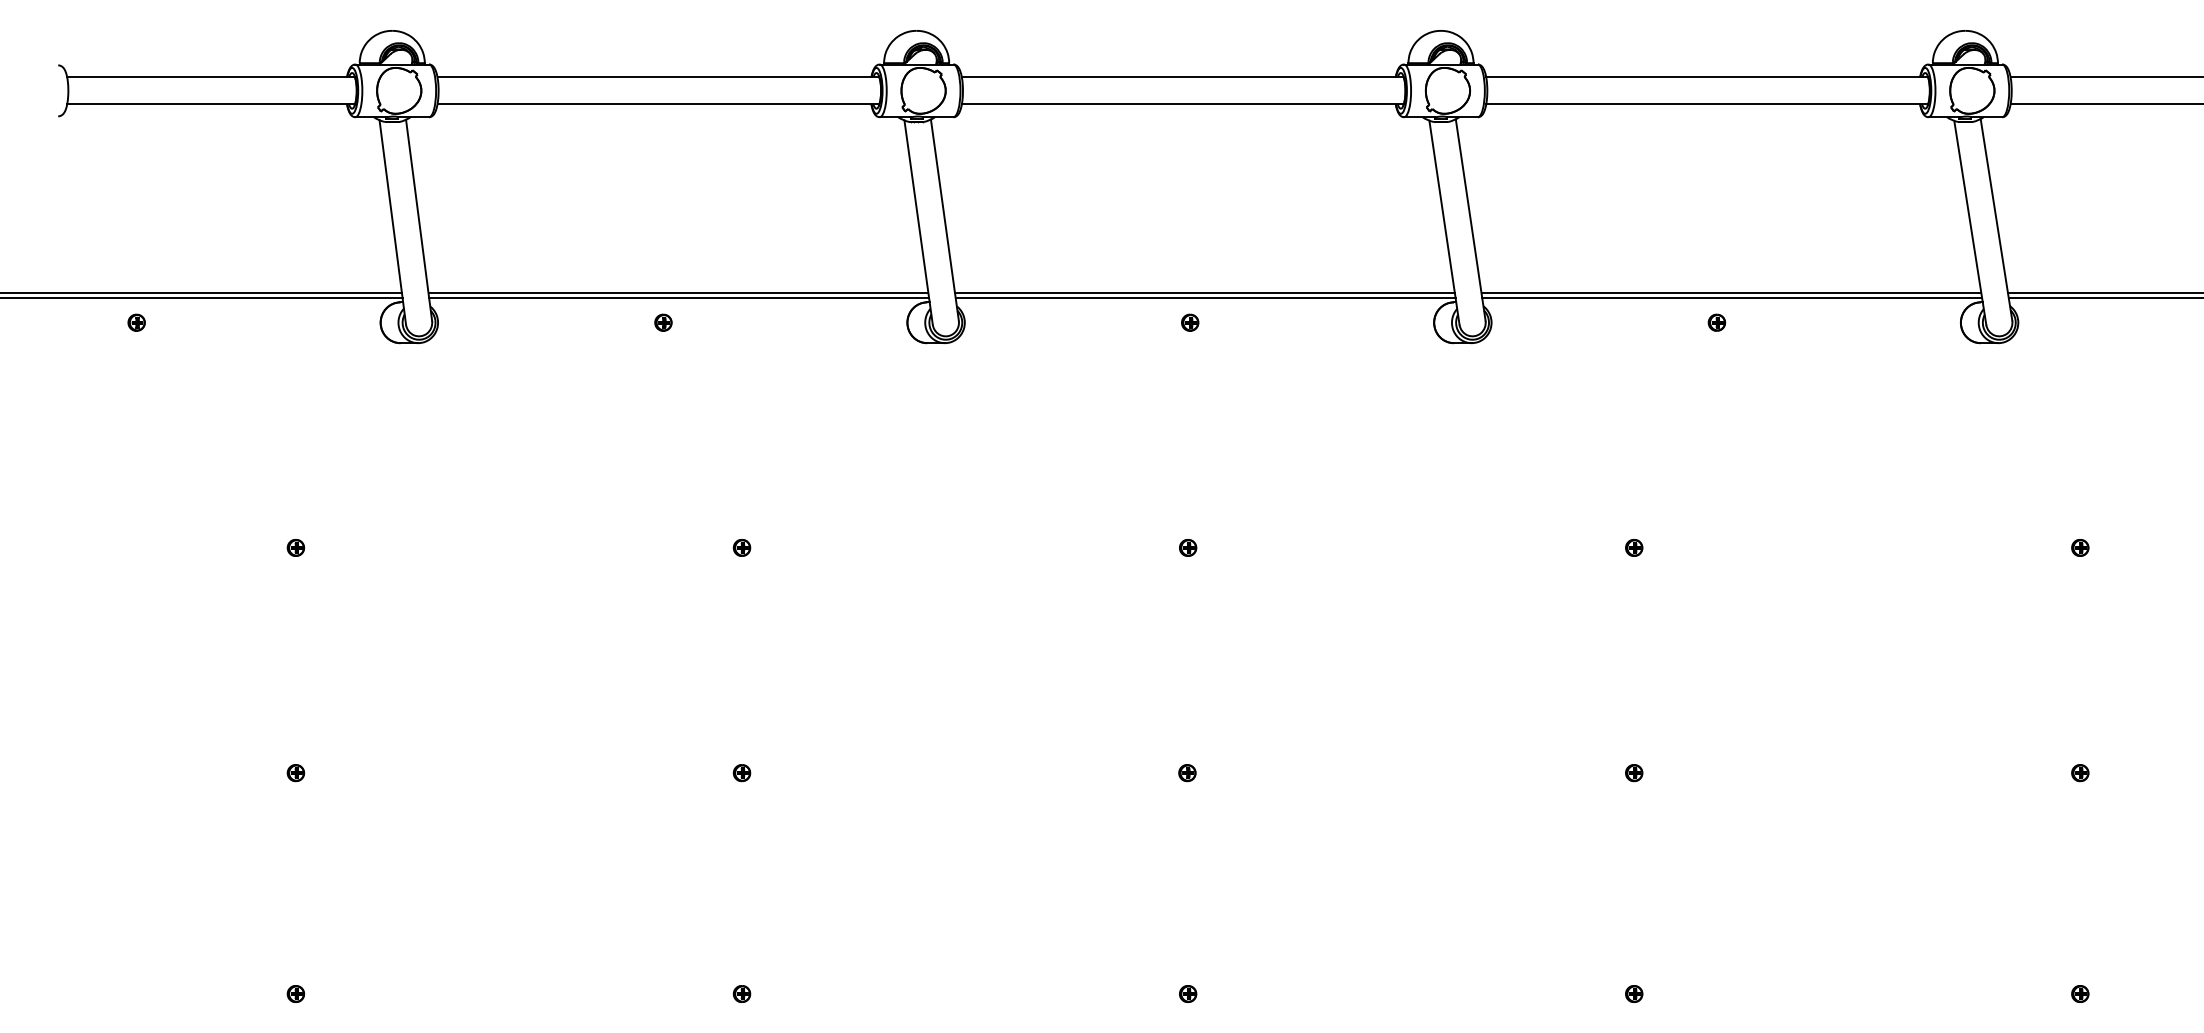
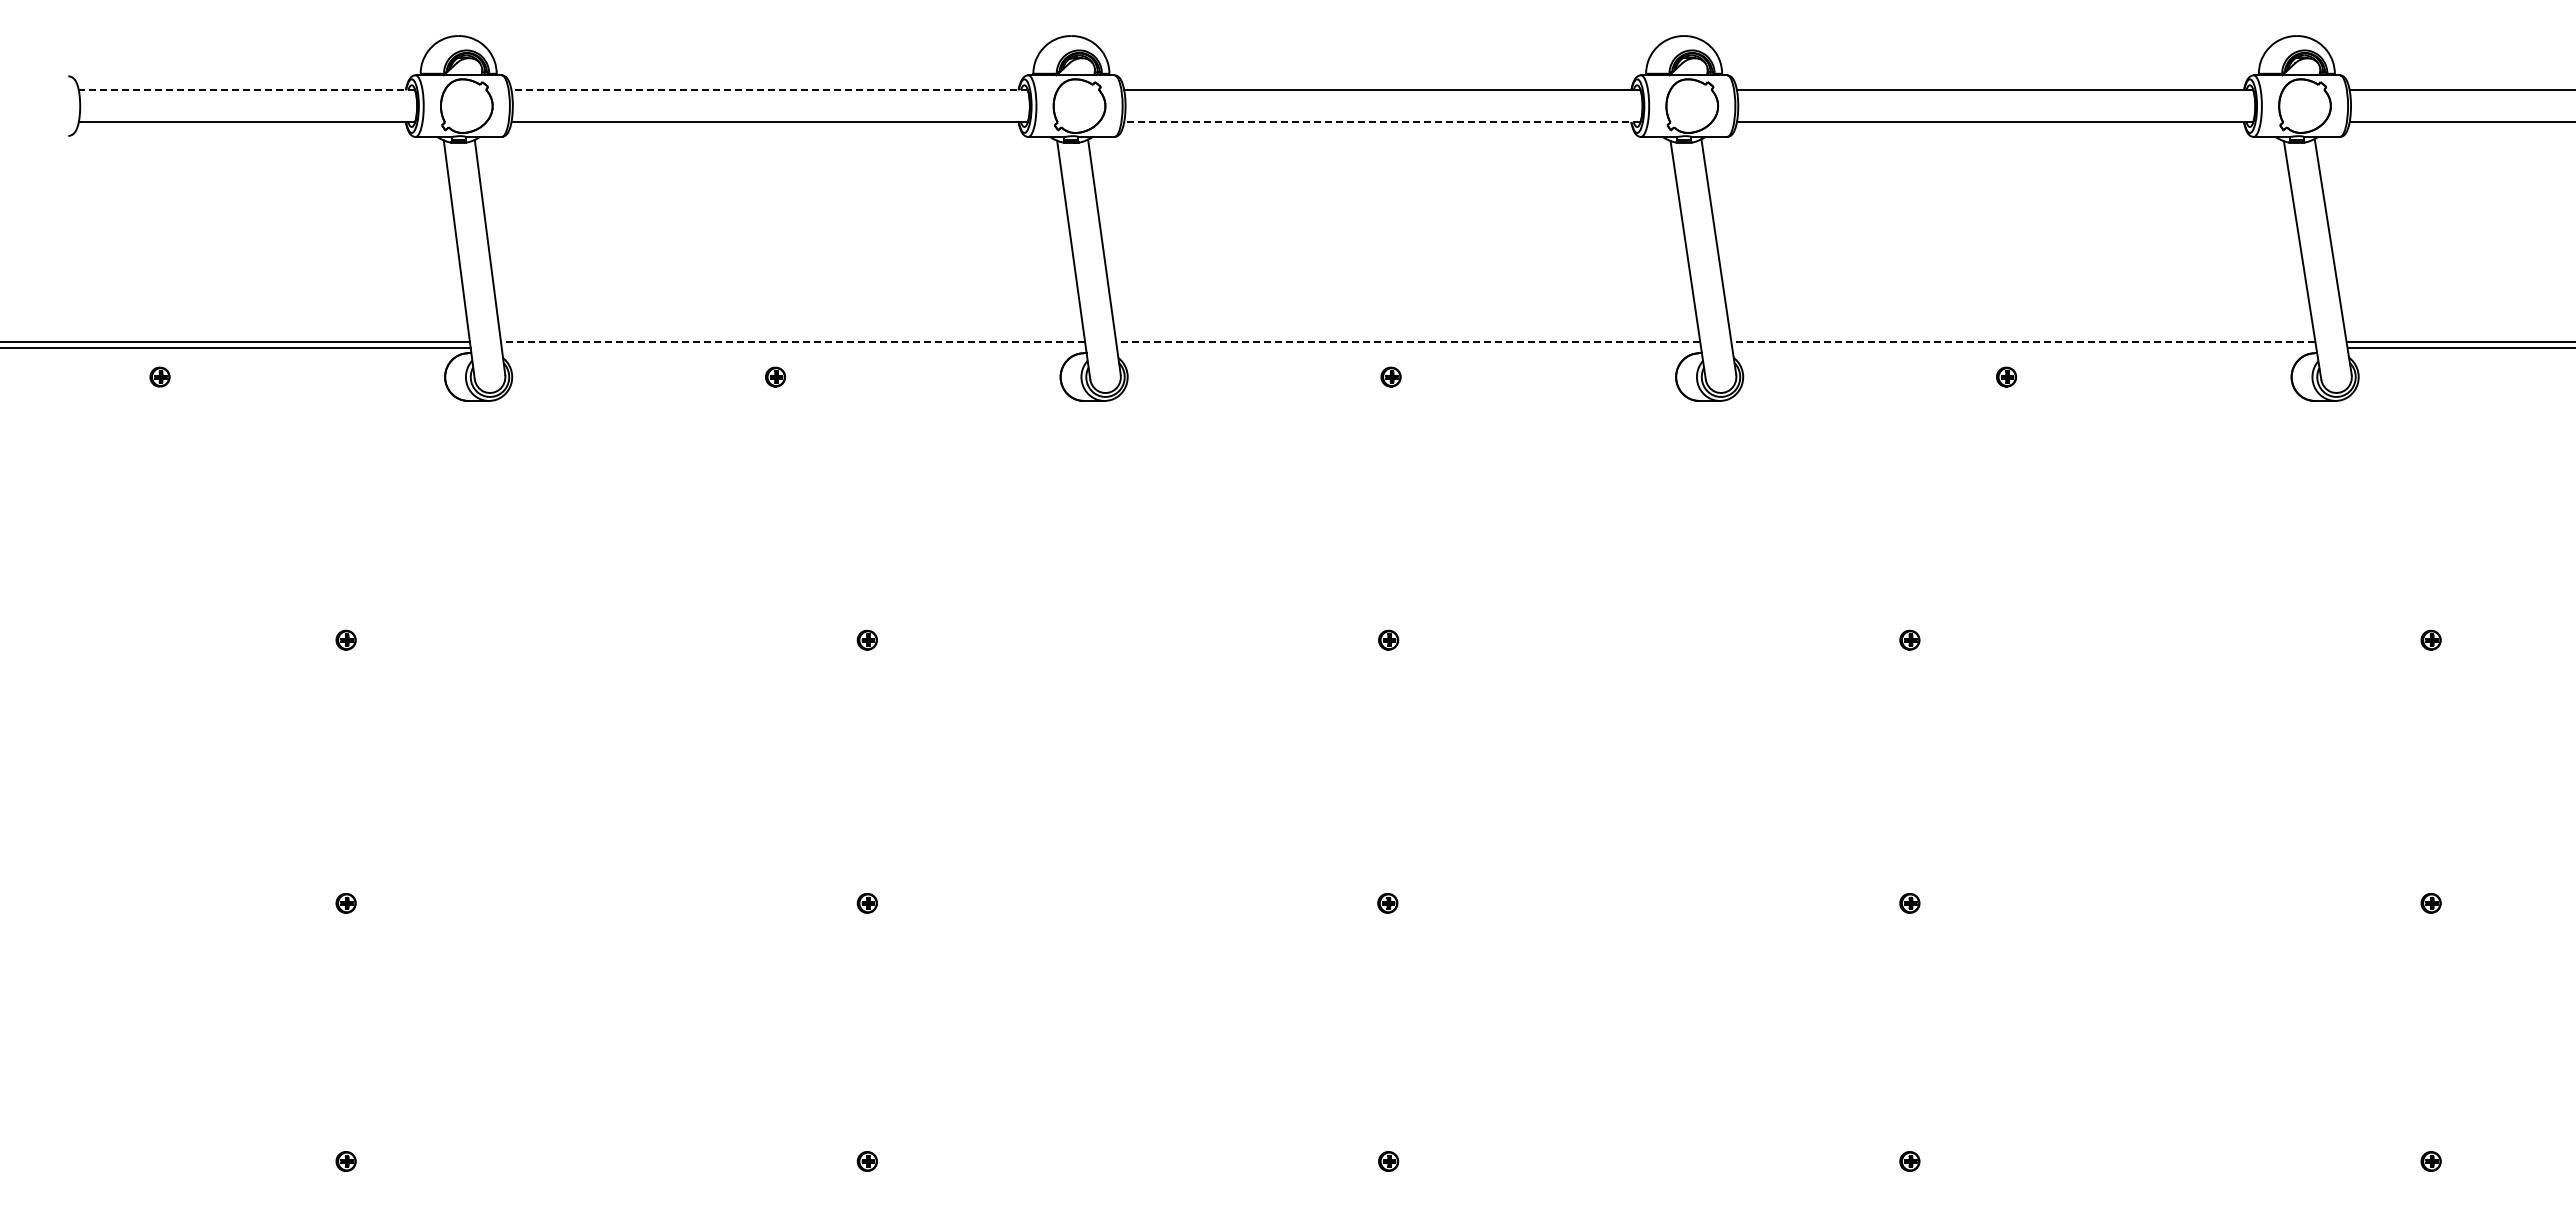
line: (210, 77) -> (246, 90), solid -> dashed
line: (658, 77) -> (769, 90), solid -> dashed
line: (1182, 104) -> (1381, 122), solid -> dashed
line: (677, 293) -> (792, 342), solid -> dashed
line: (1204, 293) -> (1407, 342), solid -> dashed
line: (1730, 293) -> (2022, 342), solid -> dashed
line: (678, 298) -> (793, 348), removed
line: (1205, 298) -> (1409, 348), removed
line: (1732, 298) -> (2024, 348), removed

